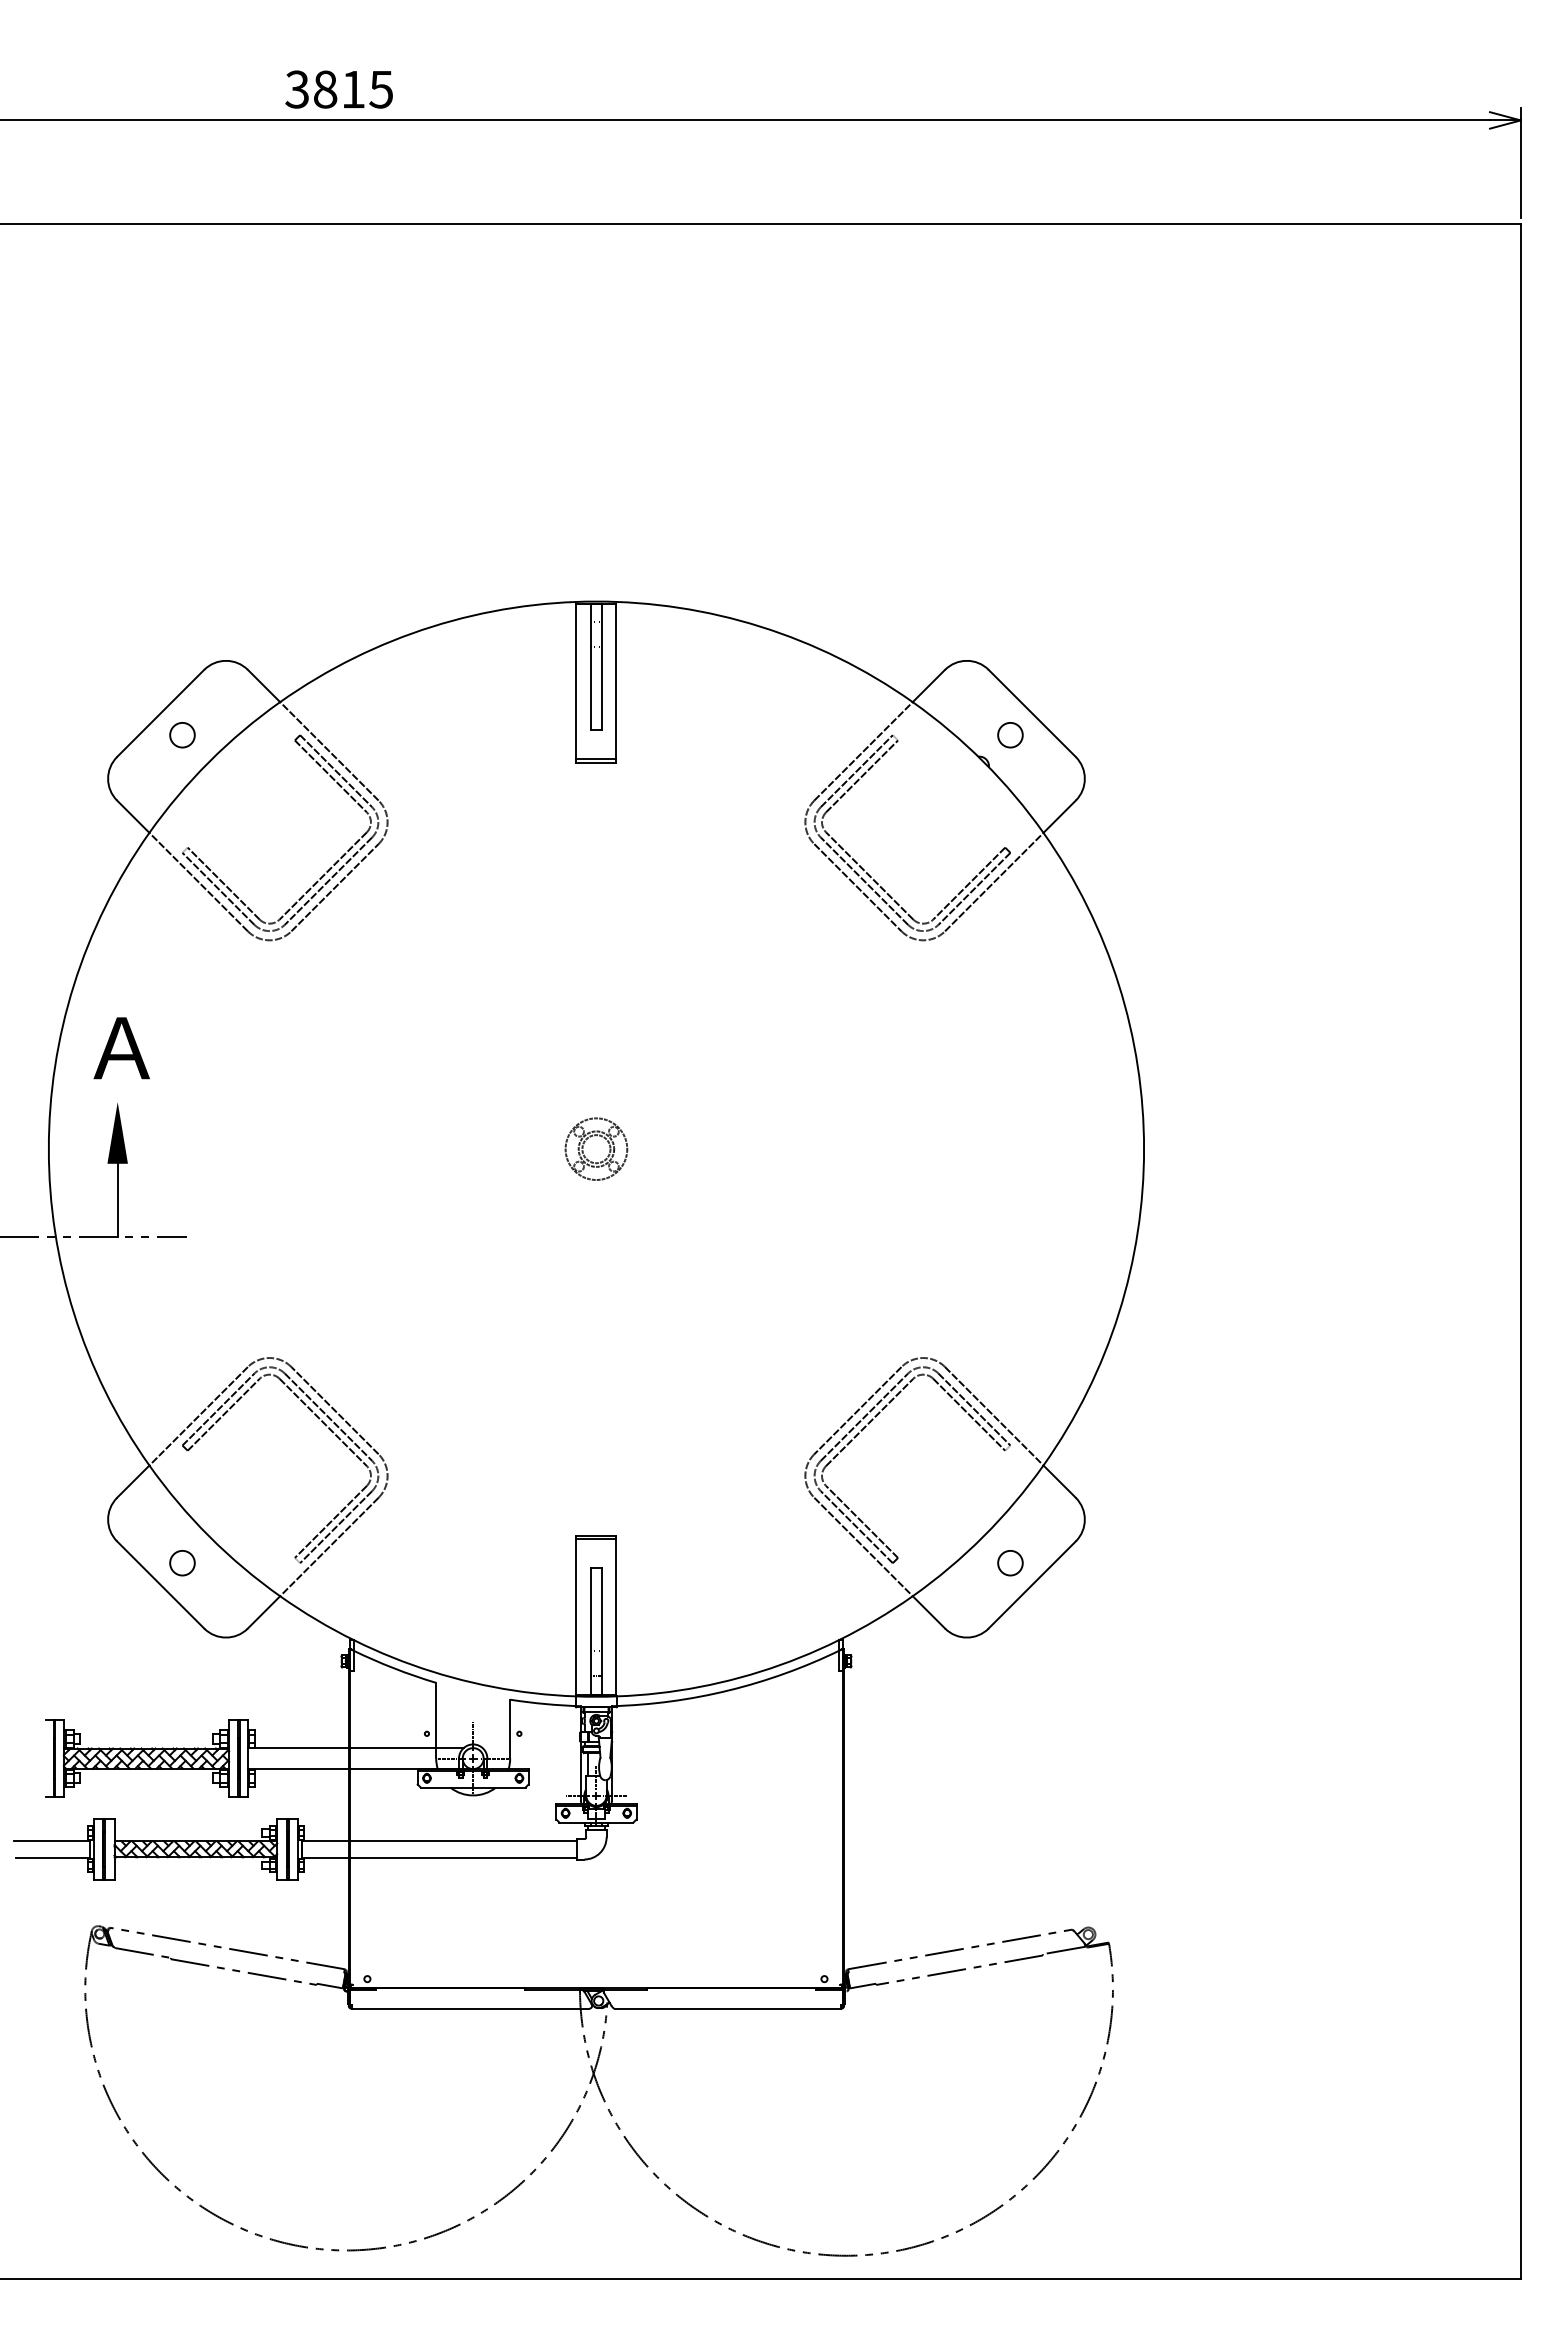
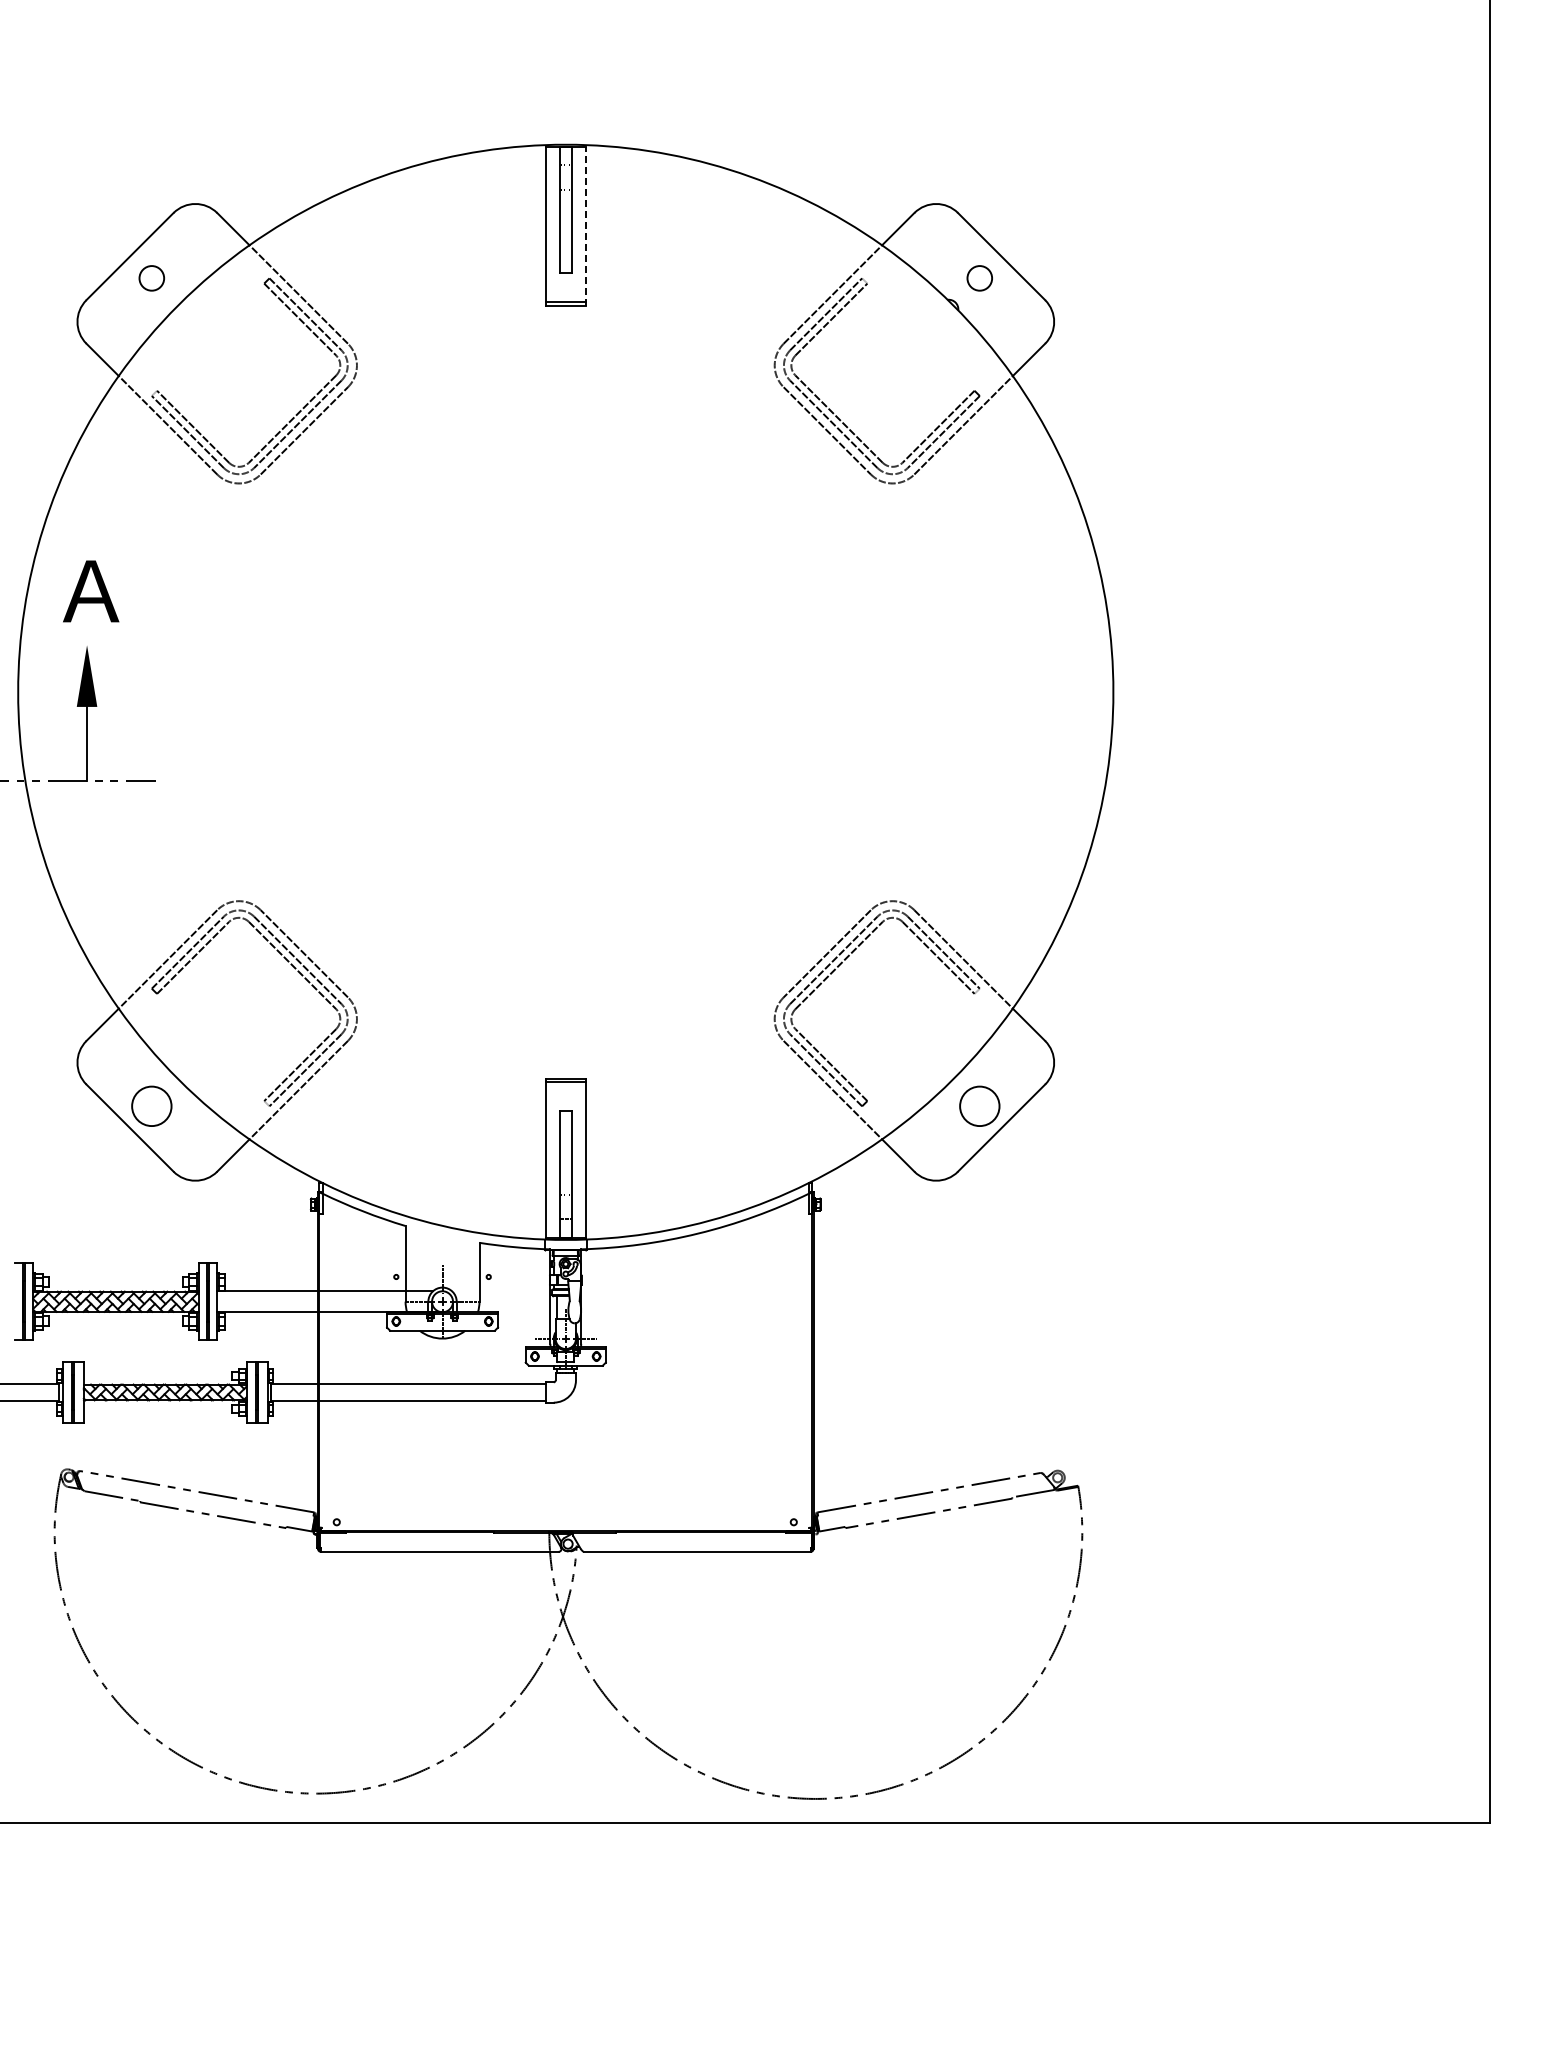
line: (616, 682) -> (585, 225), solid -> dashed
part: (595, 1136) -> (564, 679), removed
circle: (182, 1562) -> (151, 1105), size x1.6
circle: (1010, 1562) -> (979, 1105), size x1.6

